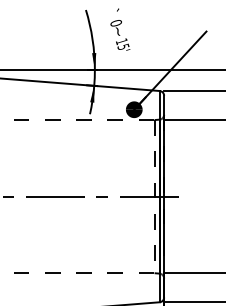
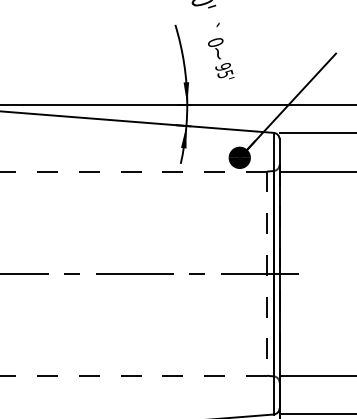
text: (121, 41) -> (222, 66), 15' -> 95'

